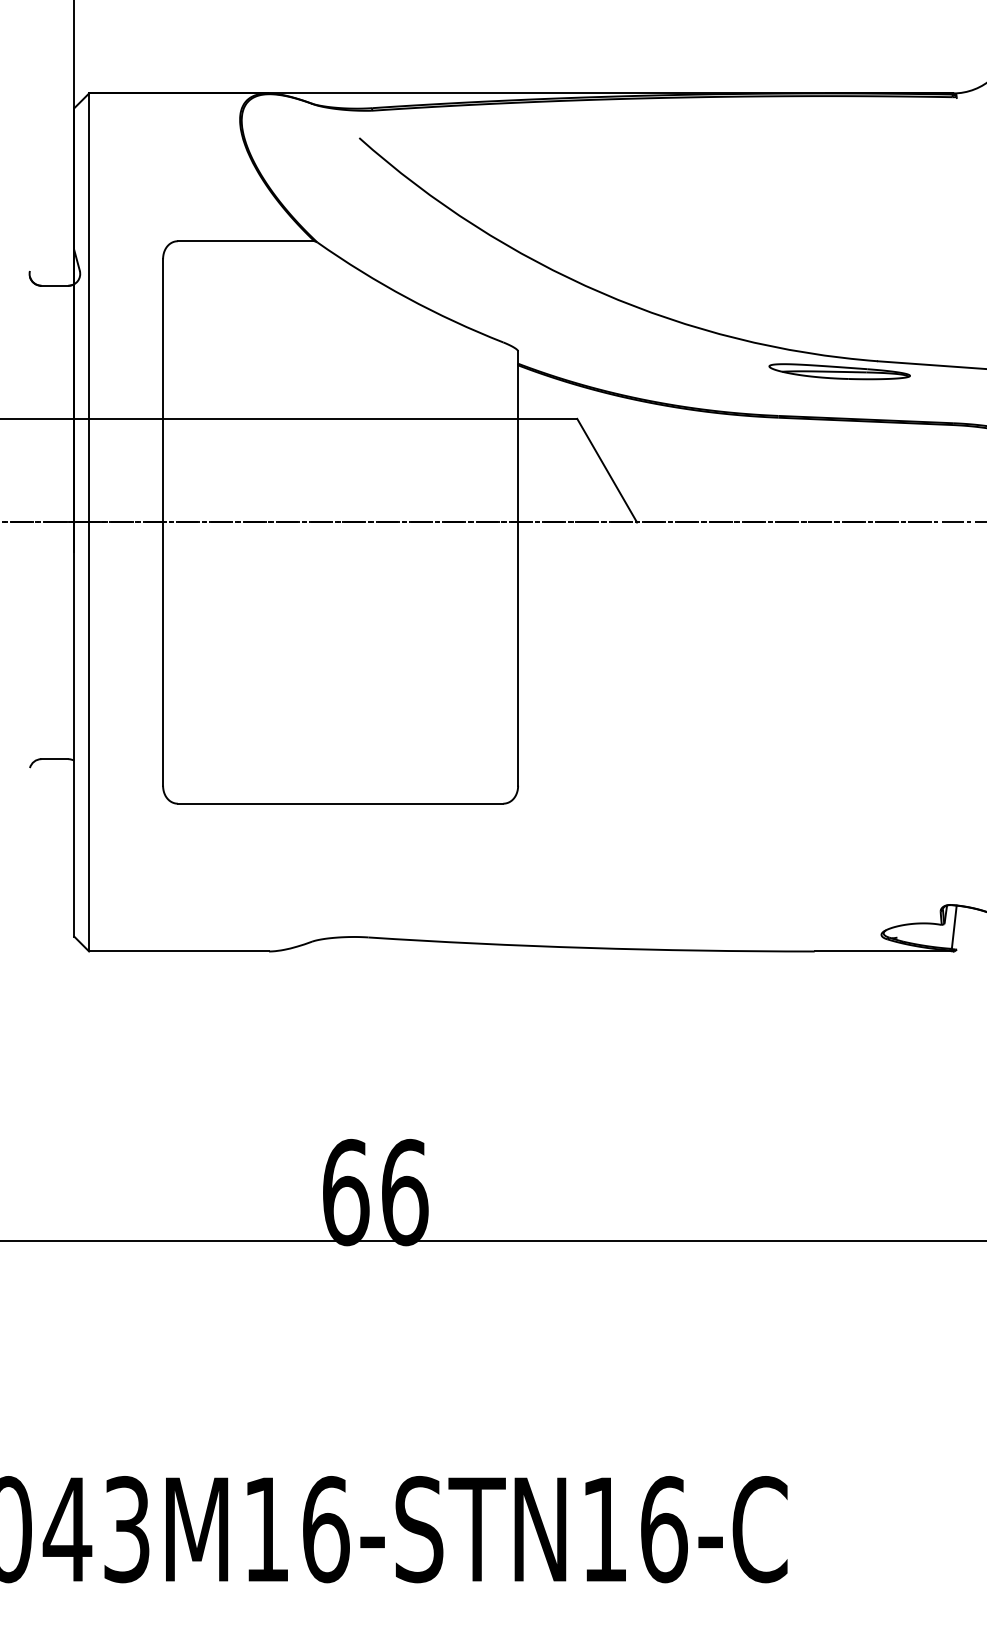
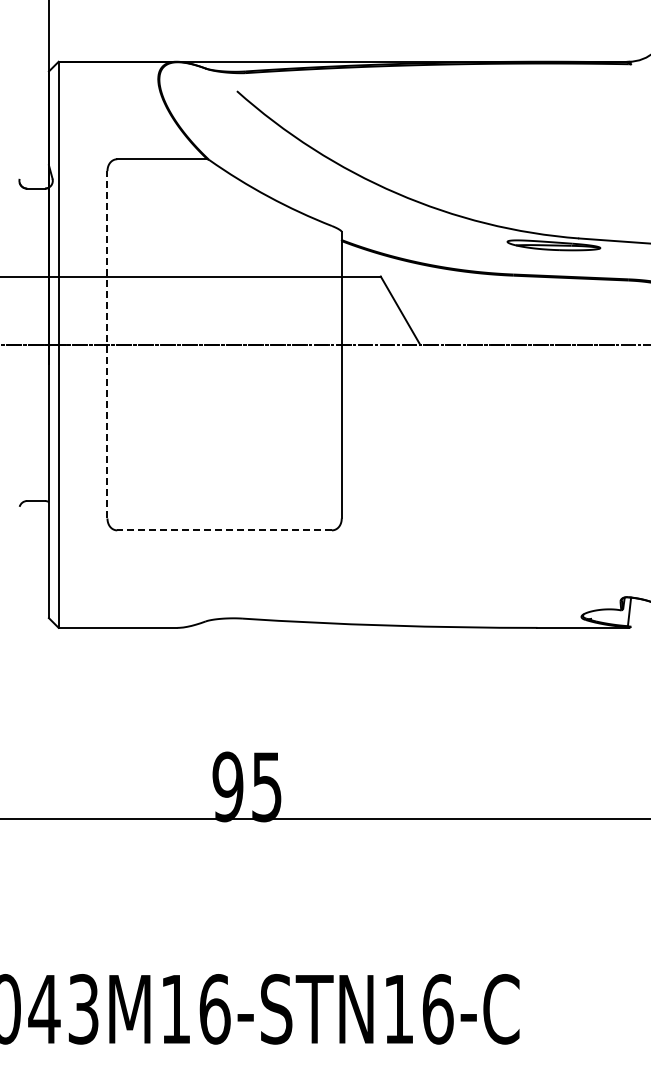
line: (163, 521) -> (107, 344), solid -> dashed
line: (340, 803) -> (224, 530), solid -> dashed
text: (375, 1191) -> (247, 786), 66 -> 95

